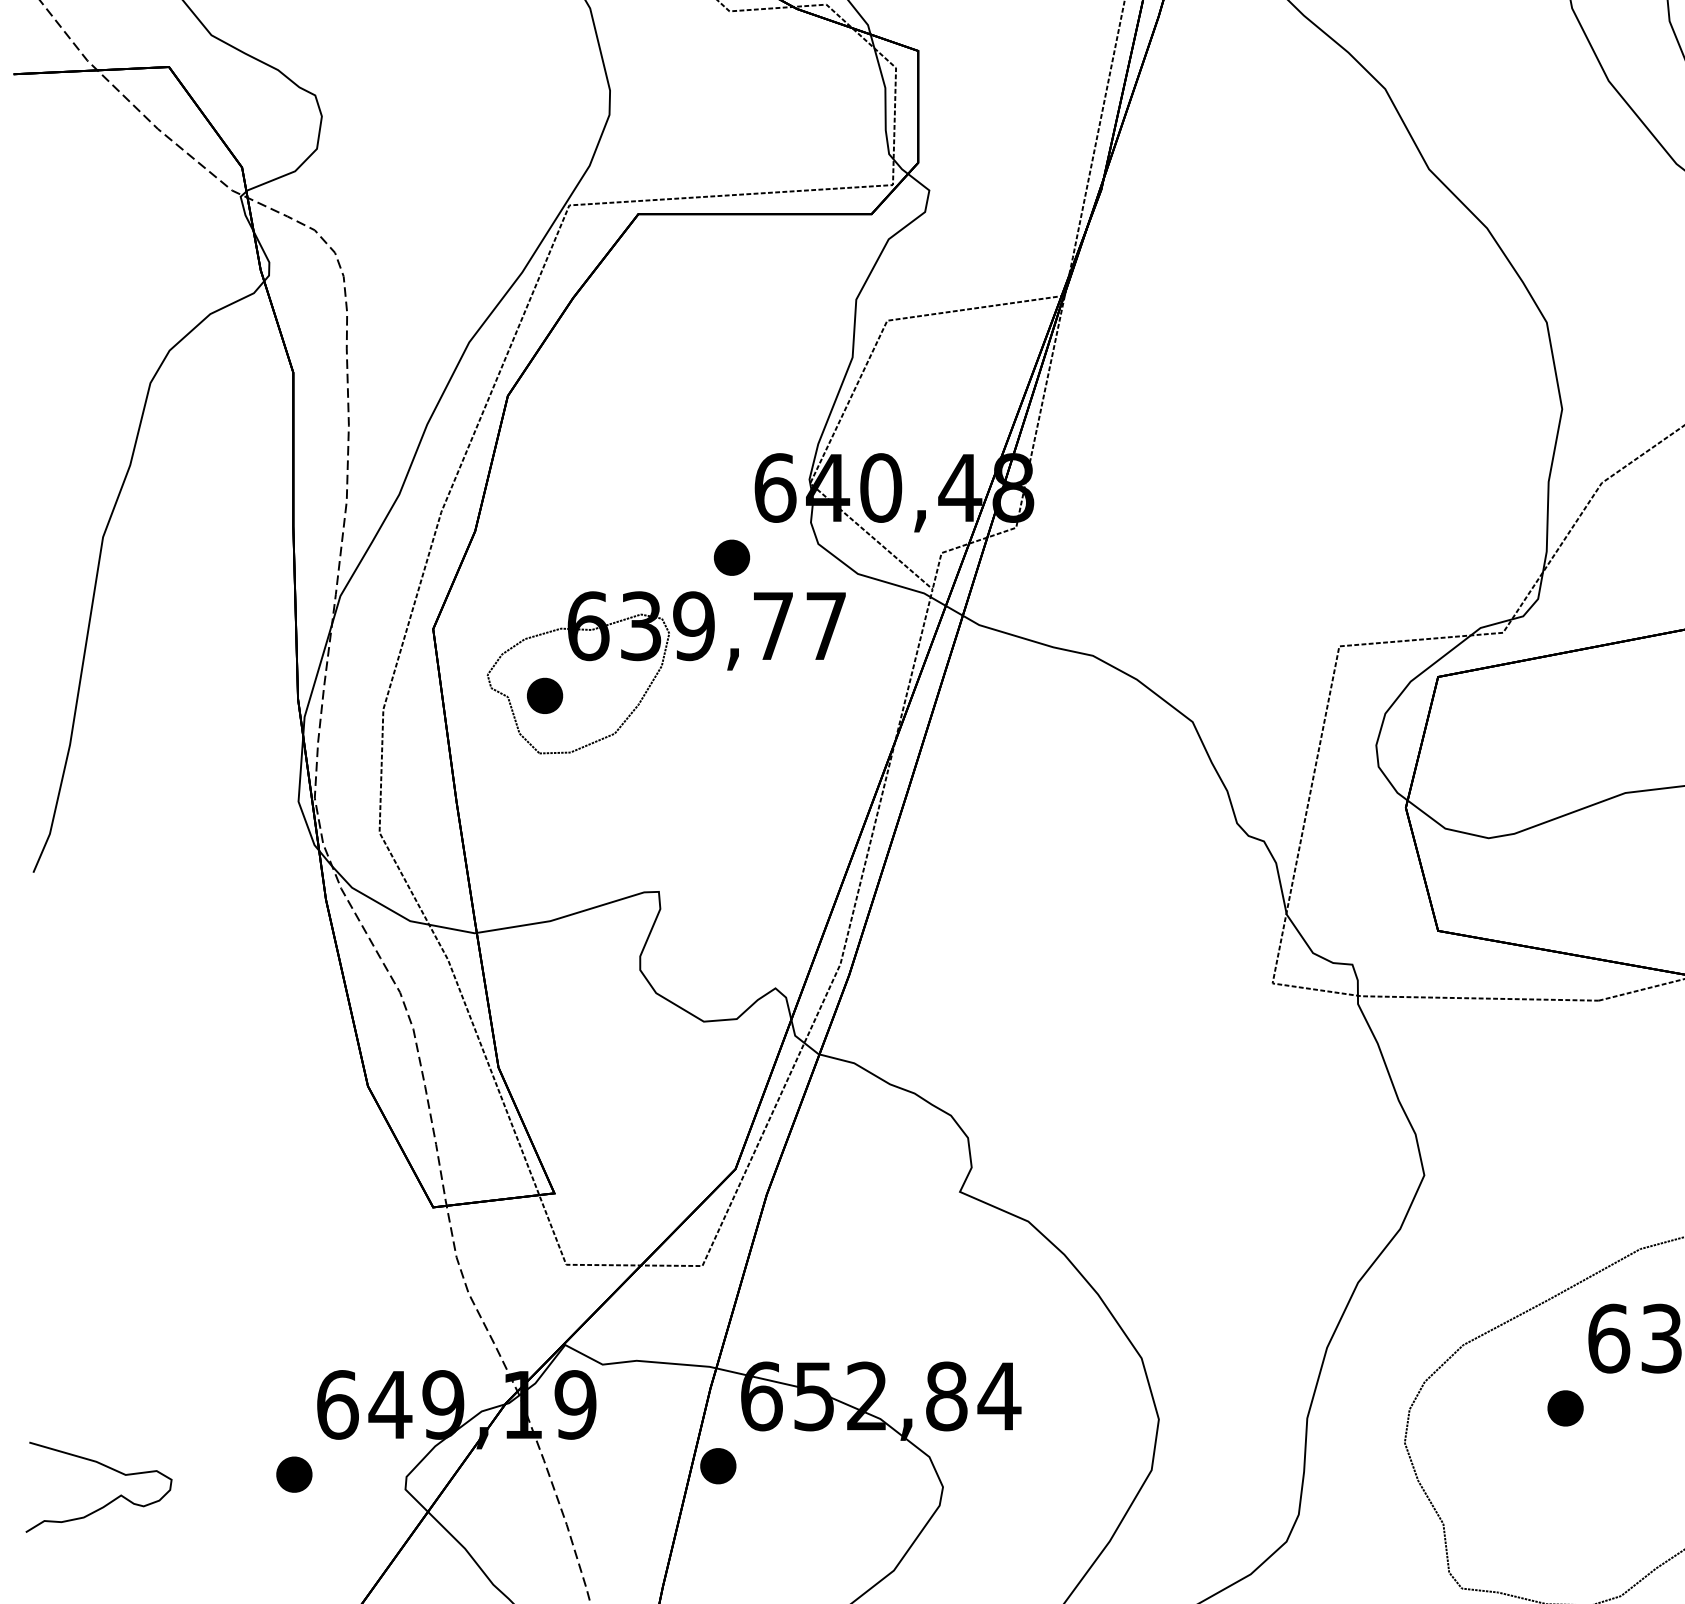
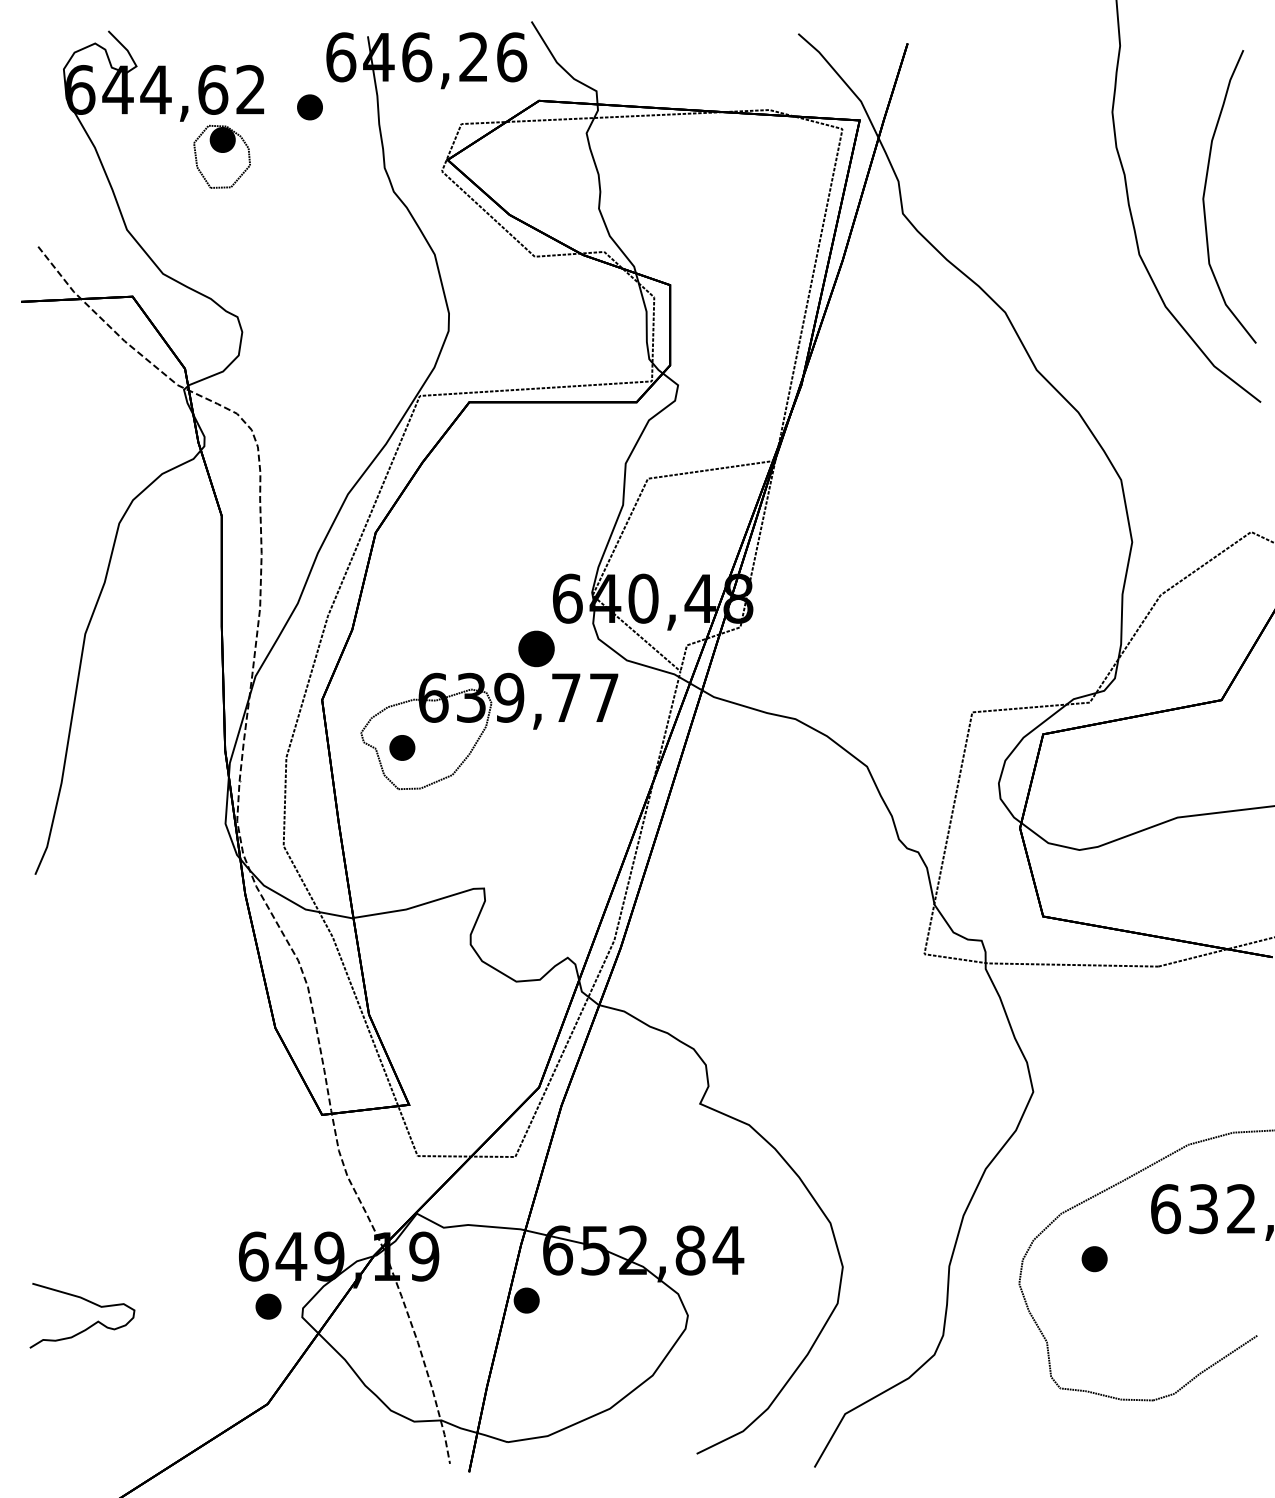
part: (731, 557) -> (536, 648), size x1.4
part: (1565, 1408) -> (1094, 1259), moved
part: (294, 1474) -> (268, 1306), moved

